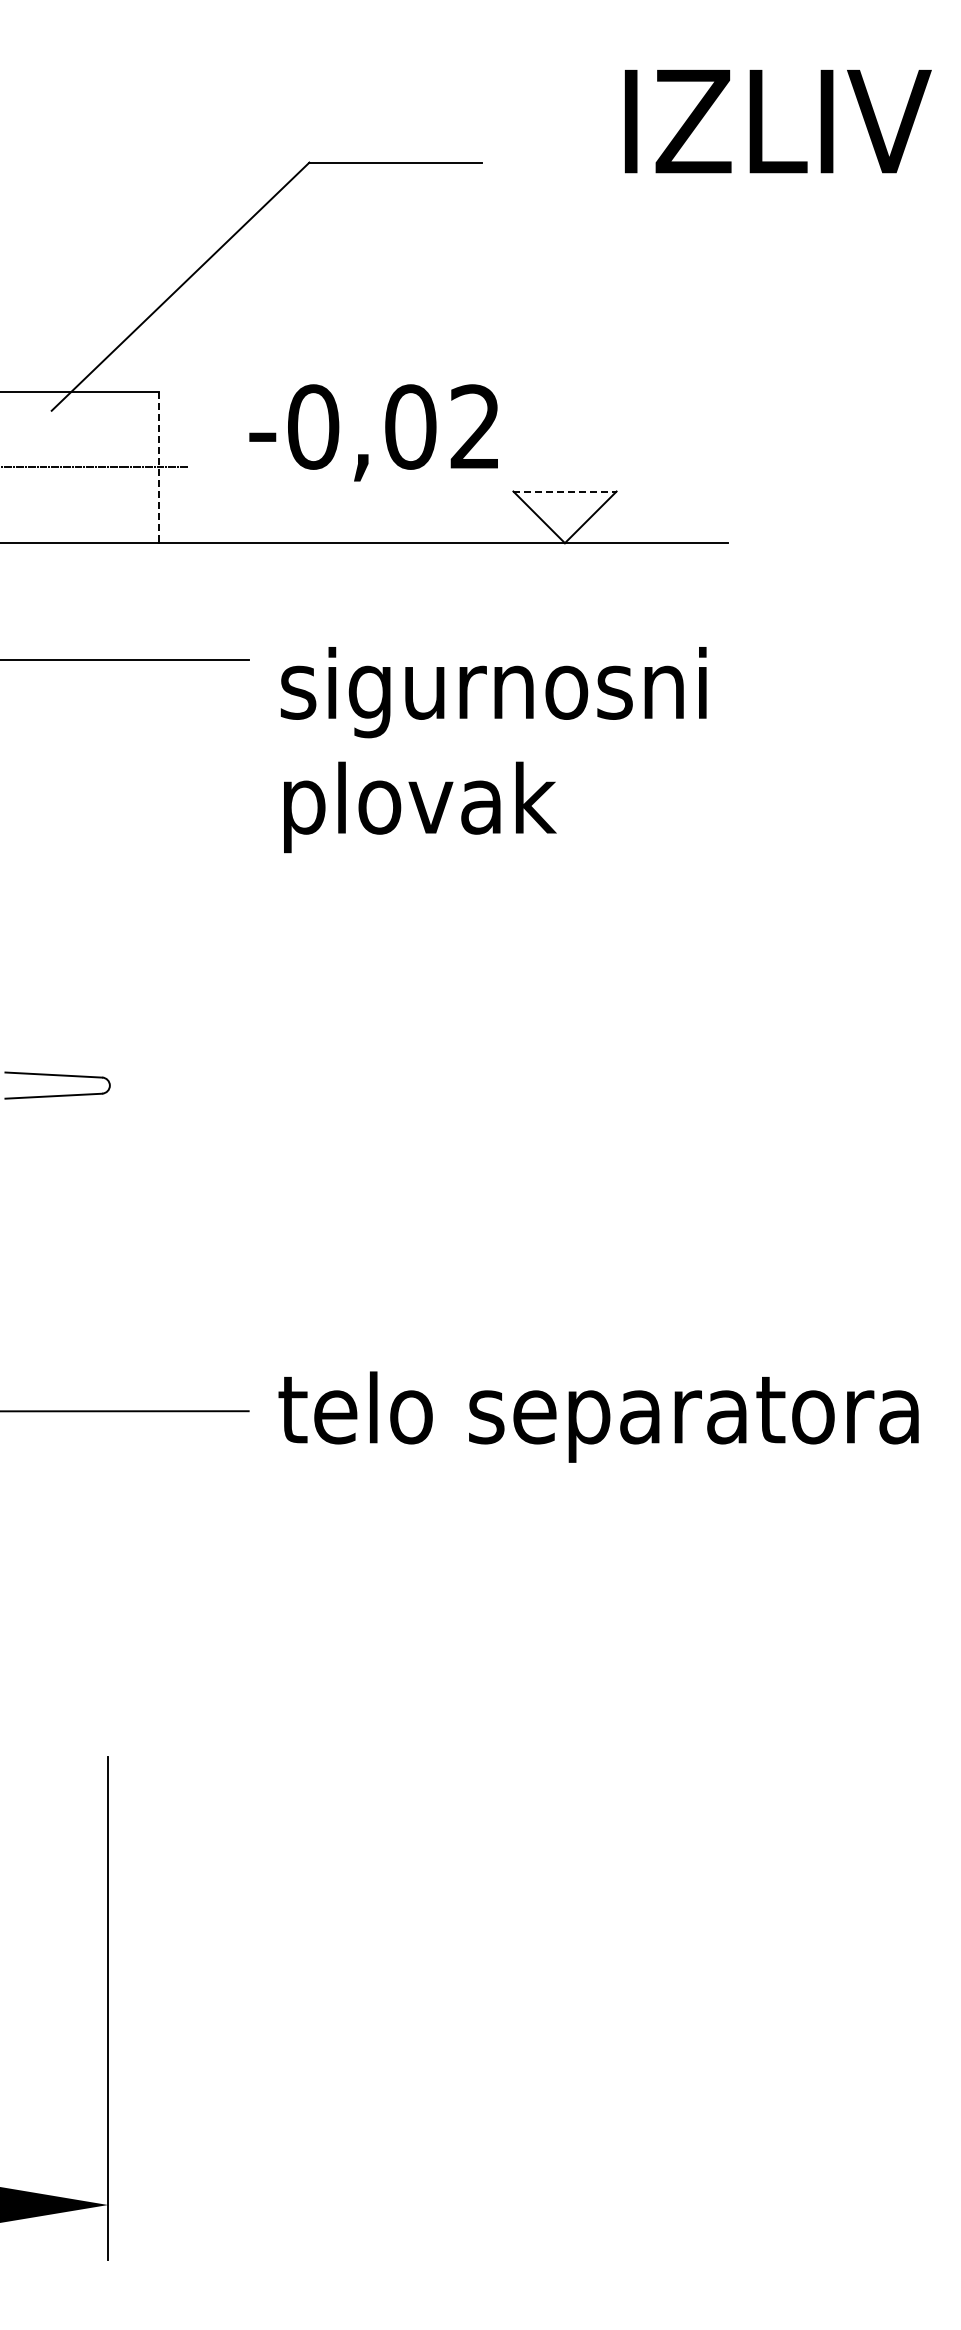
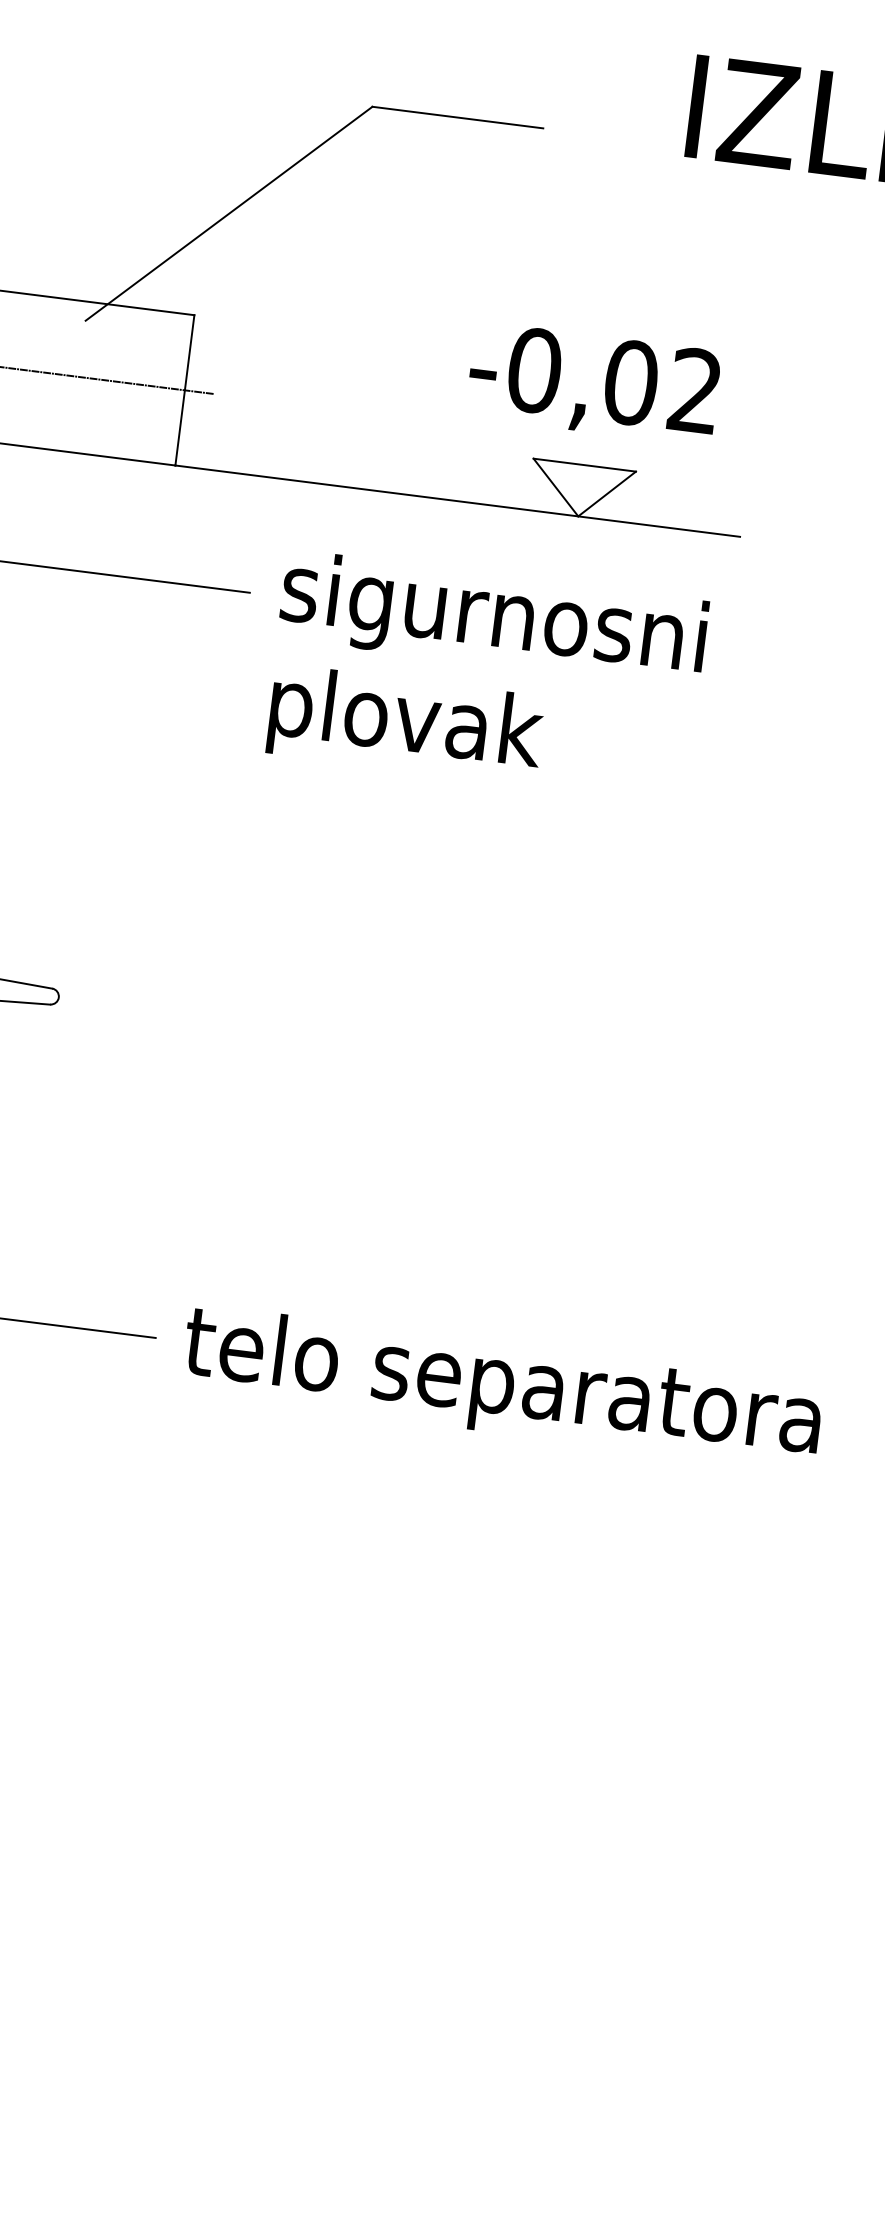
text: (373, 432) -> (593, 383), moved
line: (158, 467) -> (184, 390), dashed -> solid
line: (565, 491) -> (585, 465), dashed -> solid
text: (493, 750) -> (485, 677), moved

